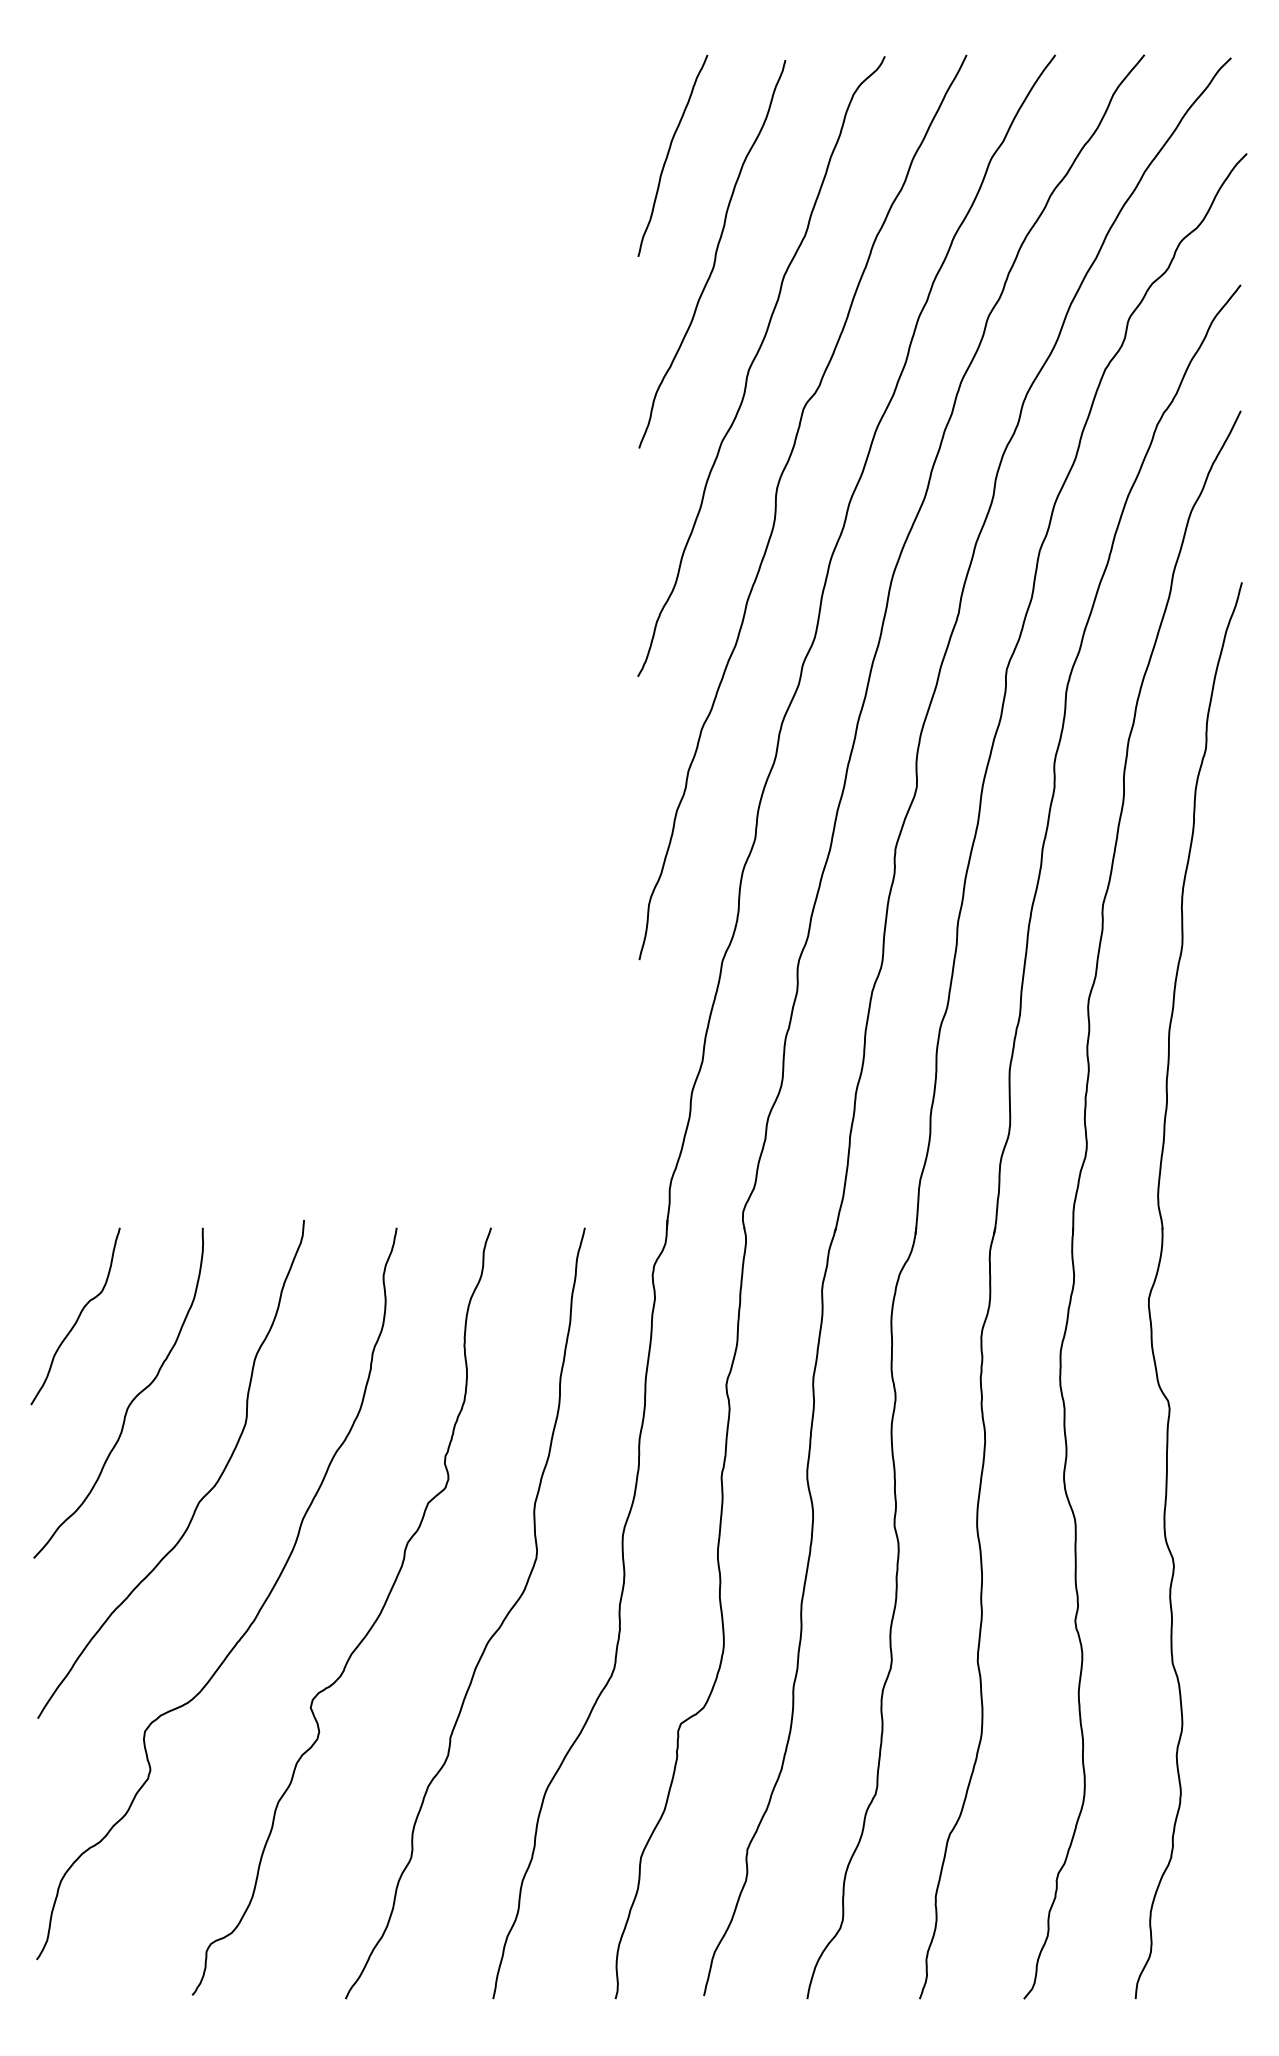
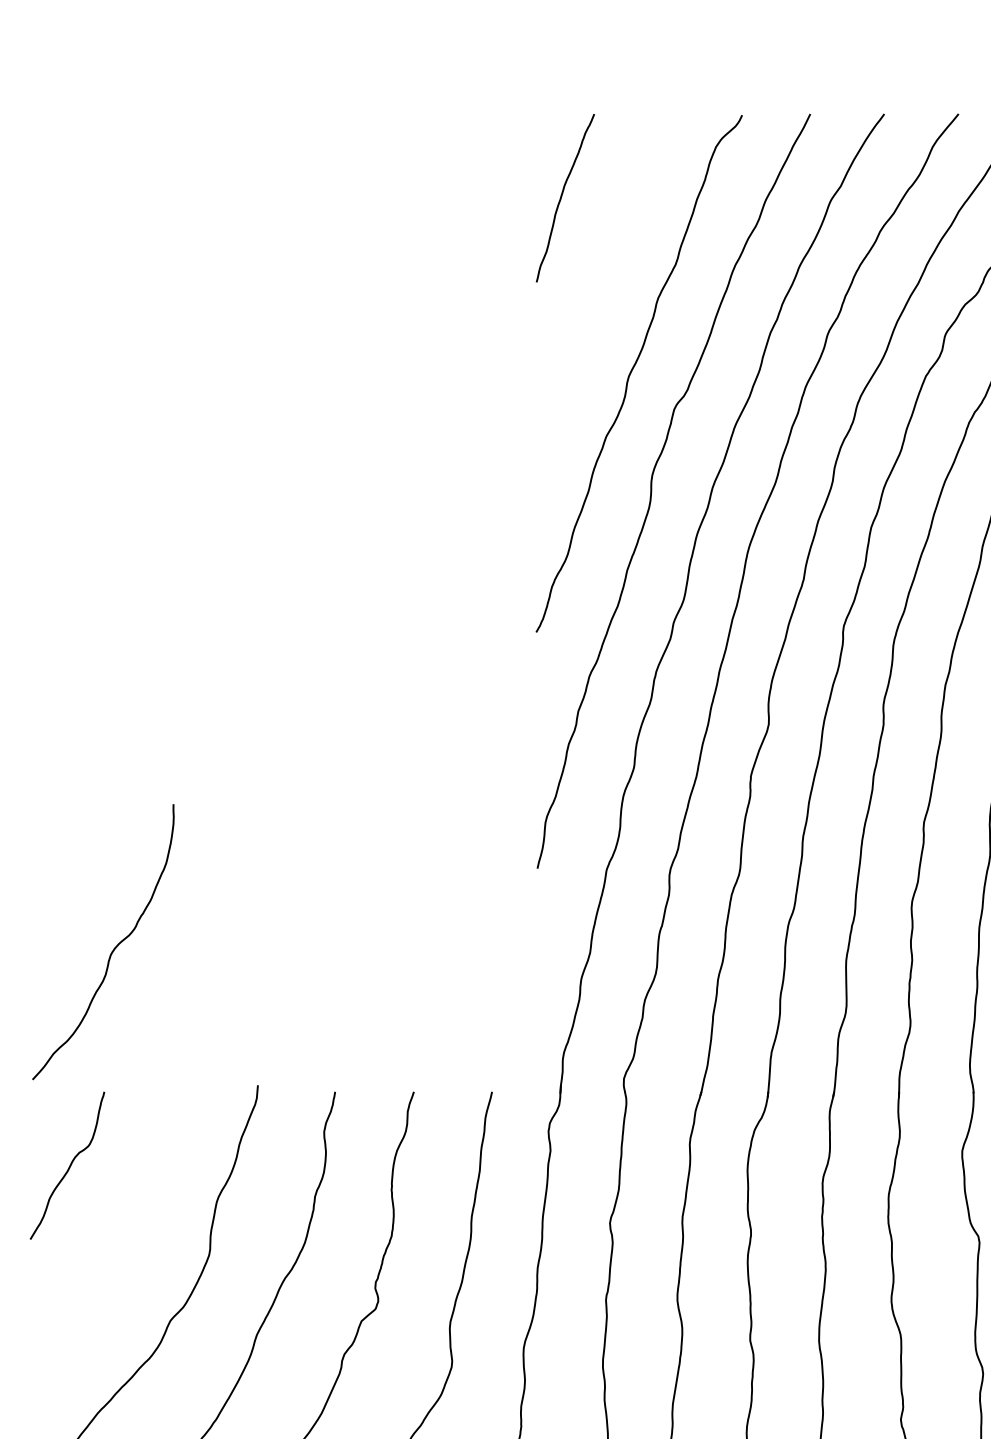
curve: (714, 254) -> (600, 280), removed
curve: (131, 1400) -> (114, 948), moved

